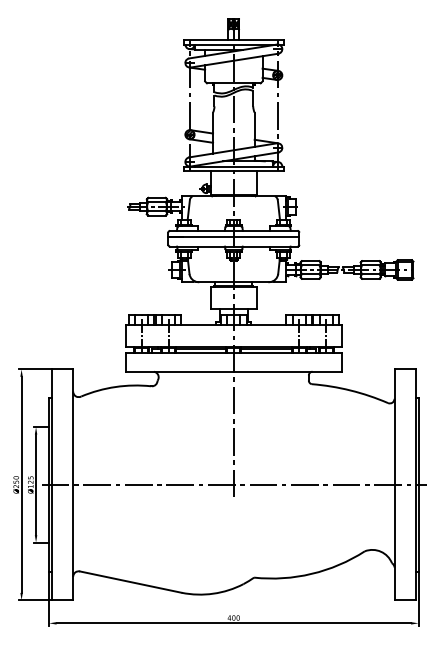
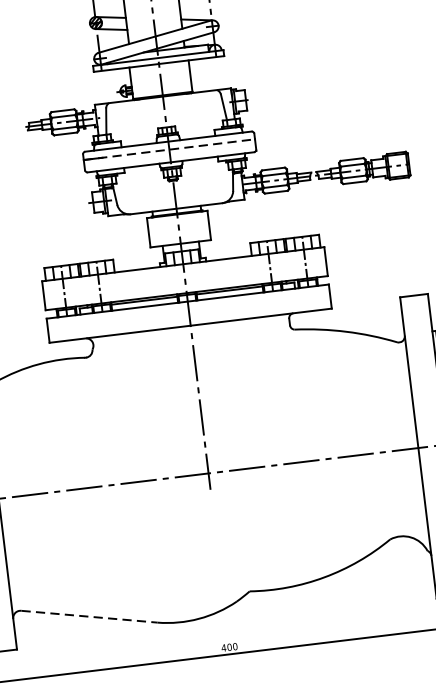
line: (233, 236) -> (168, 149), solid -> dashed
line: (130, 582) -> (89, 617), solid -> dashed

